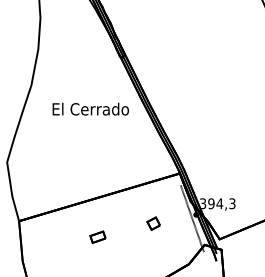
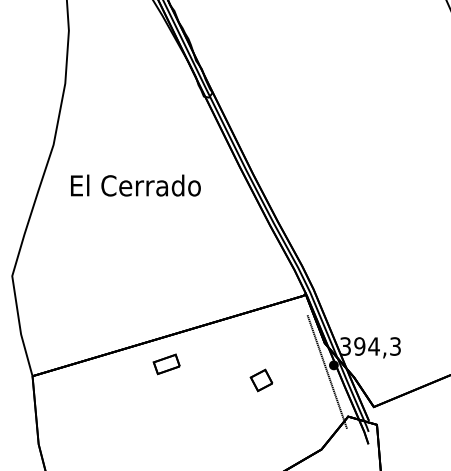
text: (90, 108) -> (135, 184), moved
part: (97, 236) -> (165, 363), moved

